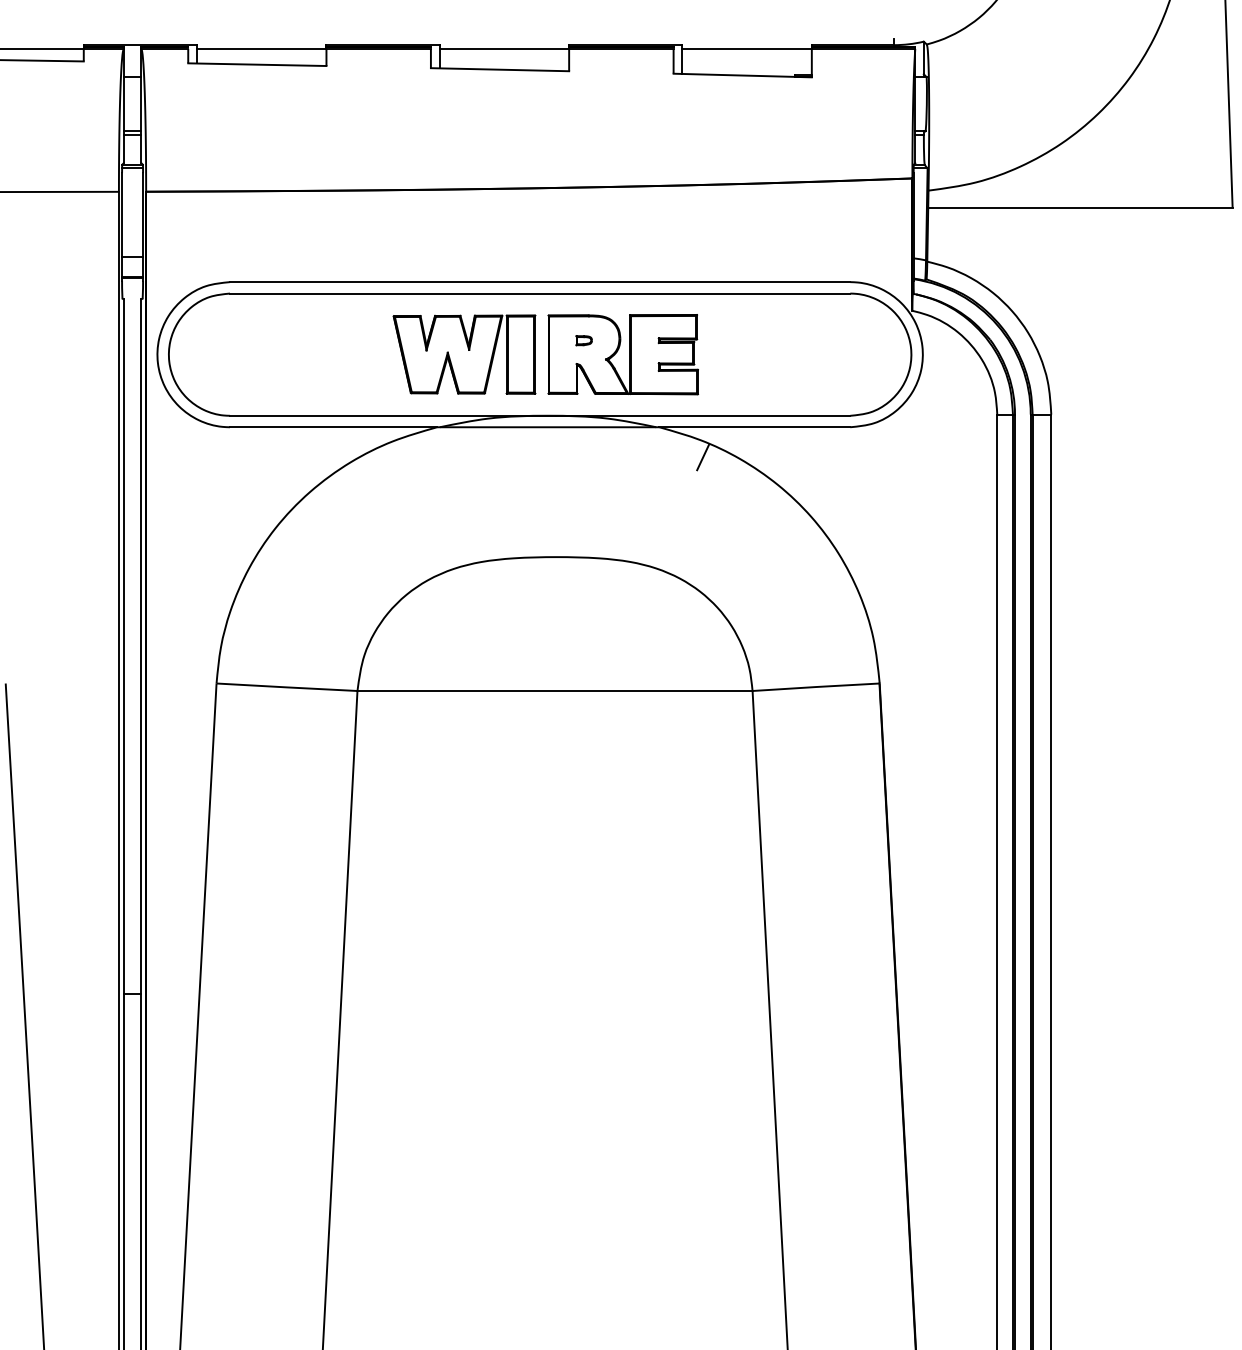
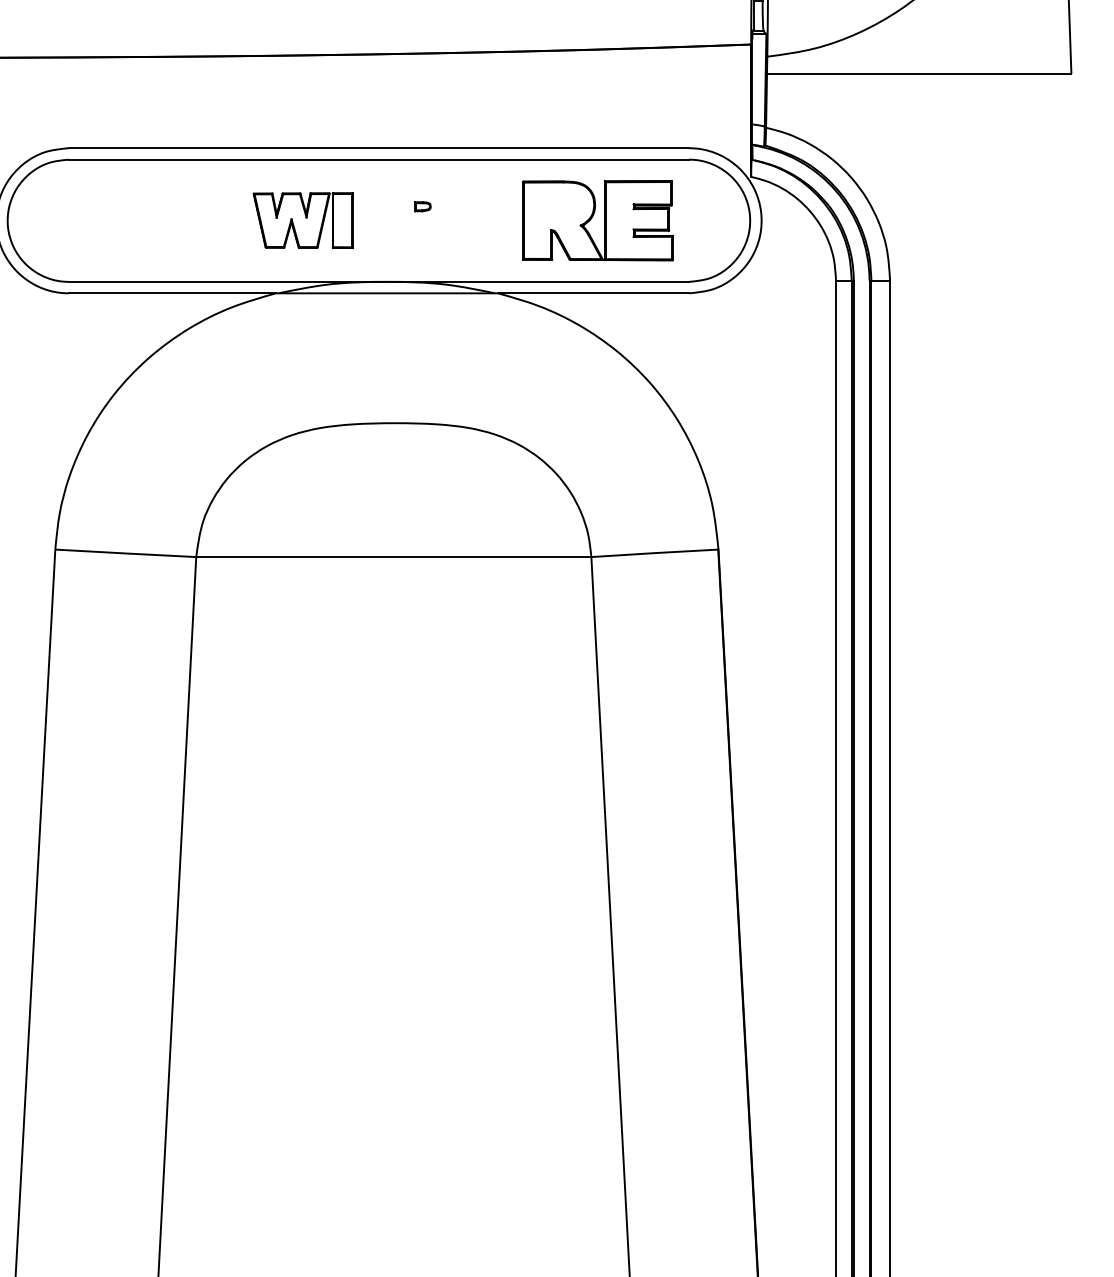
part: (464, 354) -> (303, 220), size x0.7
part: (622, 354) -> (597, 220), moved
line: (703, 457) -> (542, 323), removed

